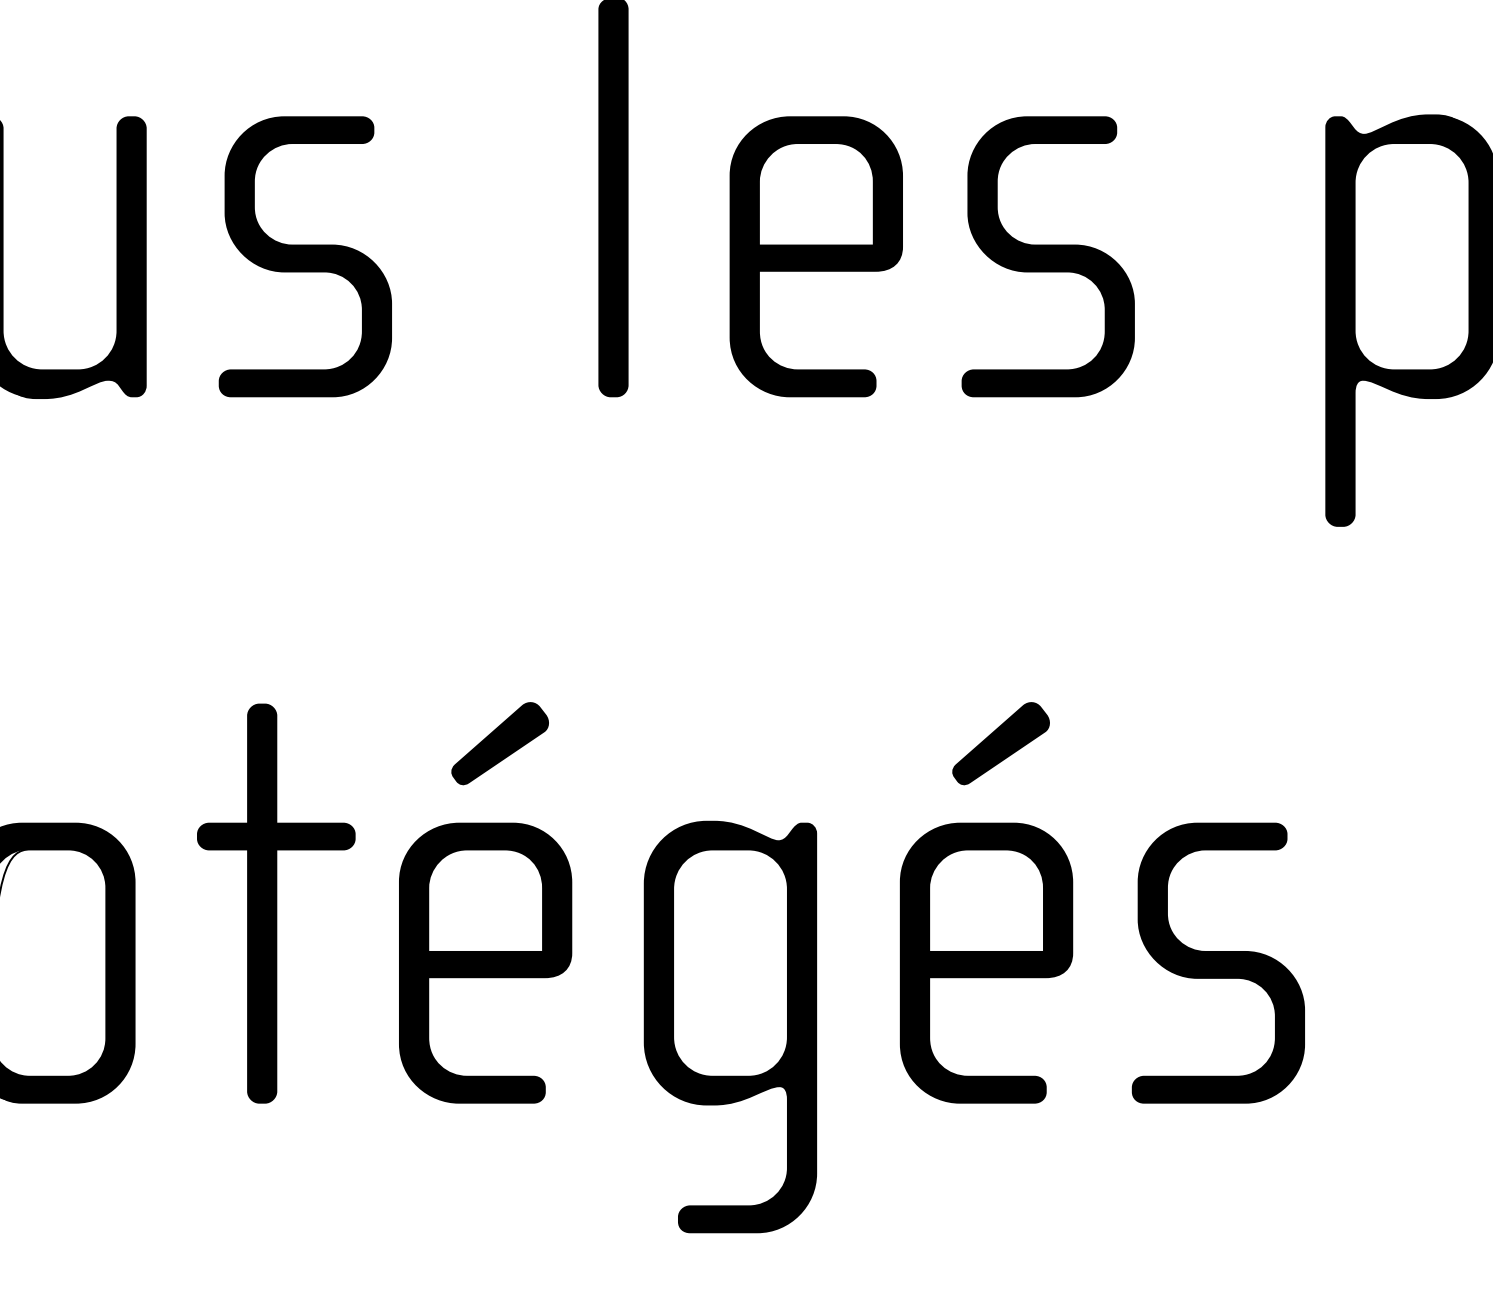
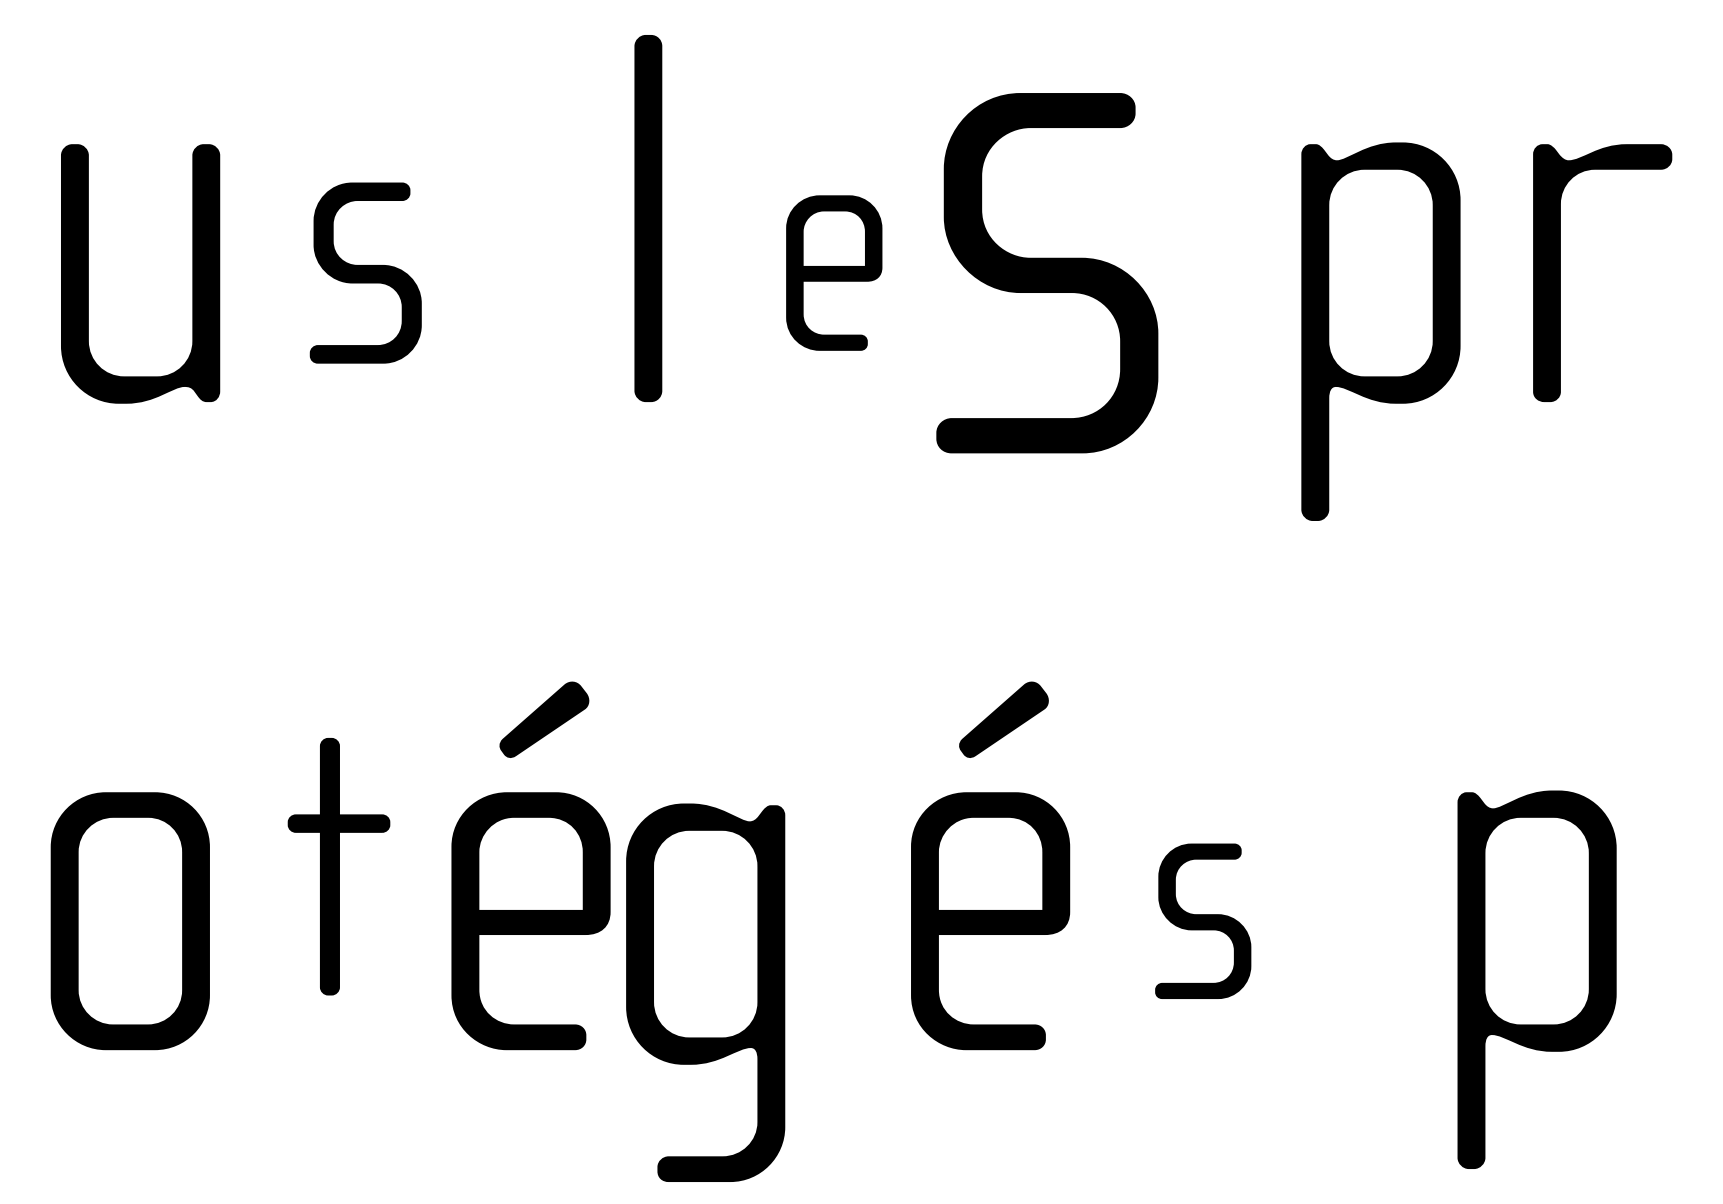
part: (305, 256) -> (365, 272), size x0.7
part: (815, 256) -> (833, 272), size x0.6
part: (1047, 256) -> (1046, 272), size x1.4
part: (275, 903) -> (338, 866), size x0.7
part: (1217, 963) -> (1202, 921), size x0.6
part: (730, 1026) -> (705, 992), moved

